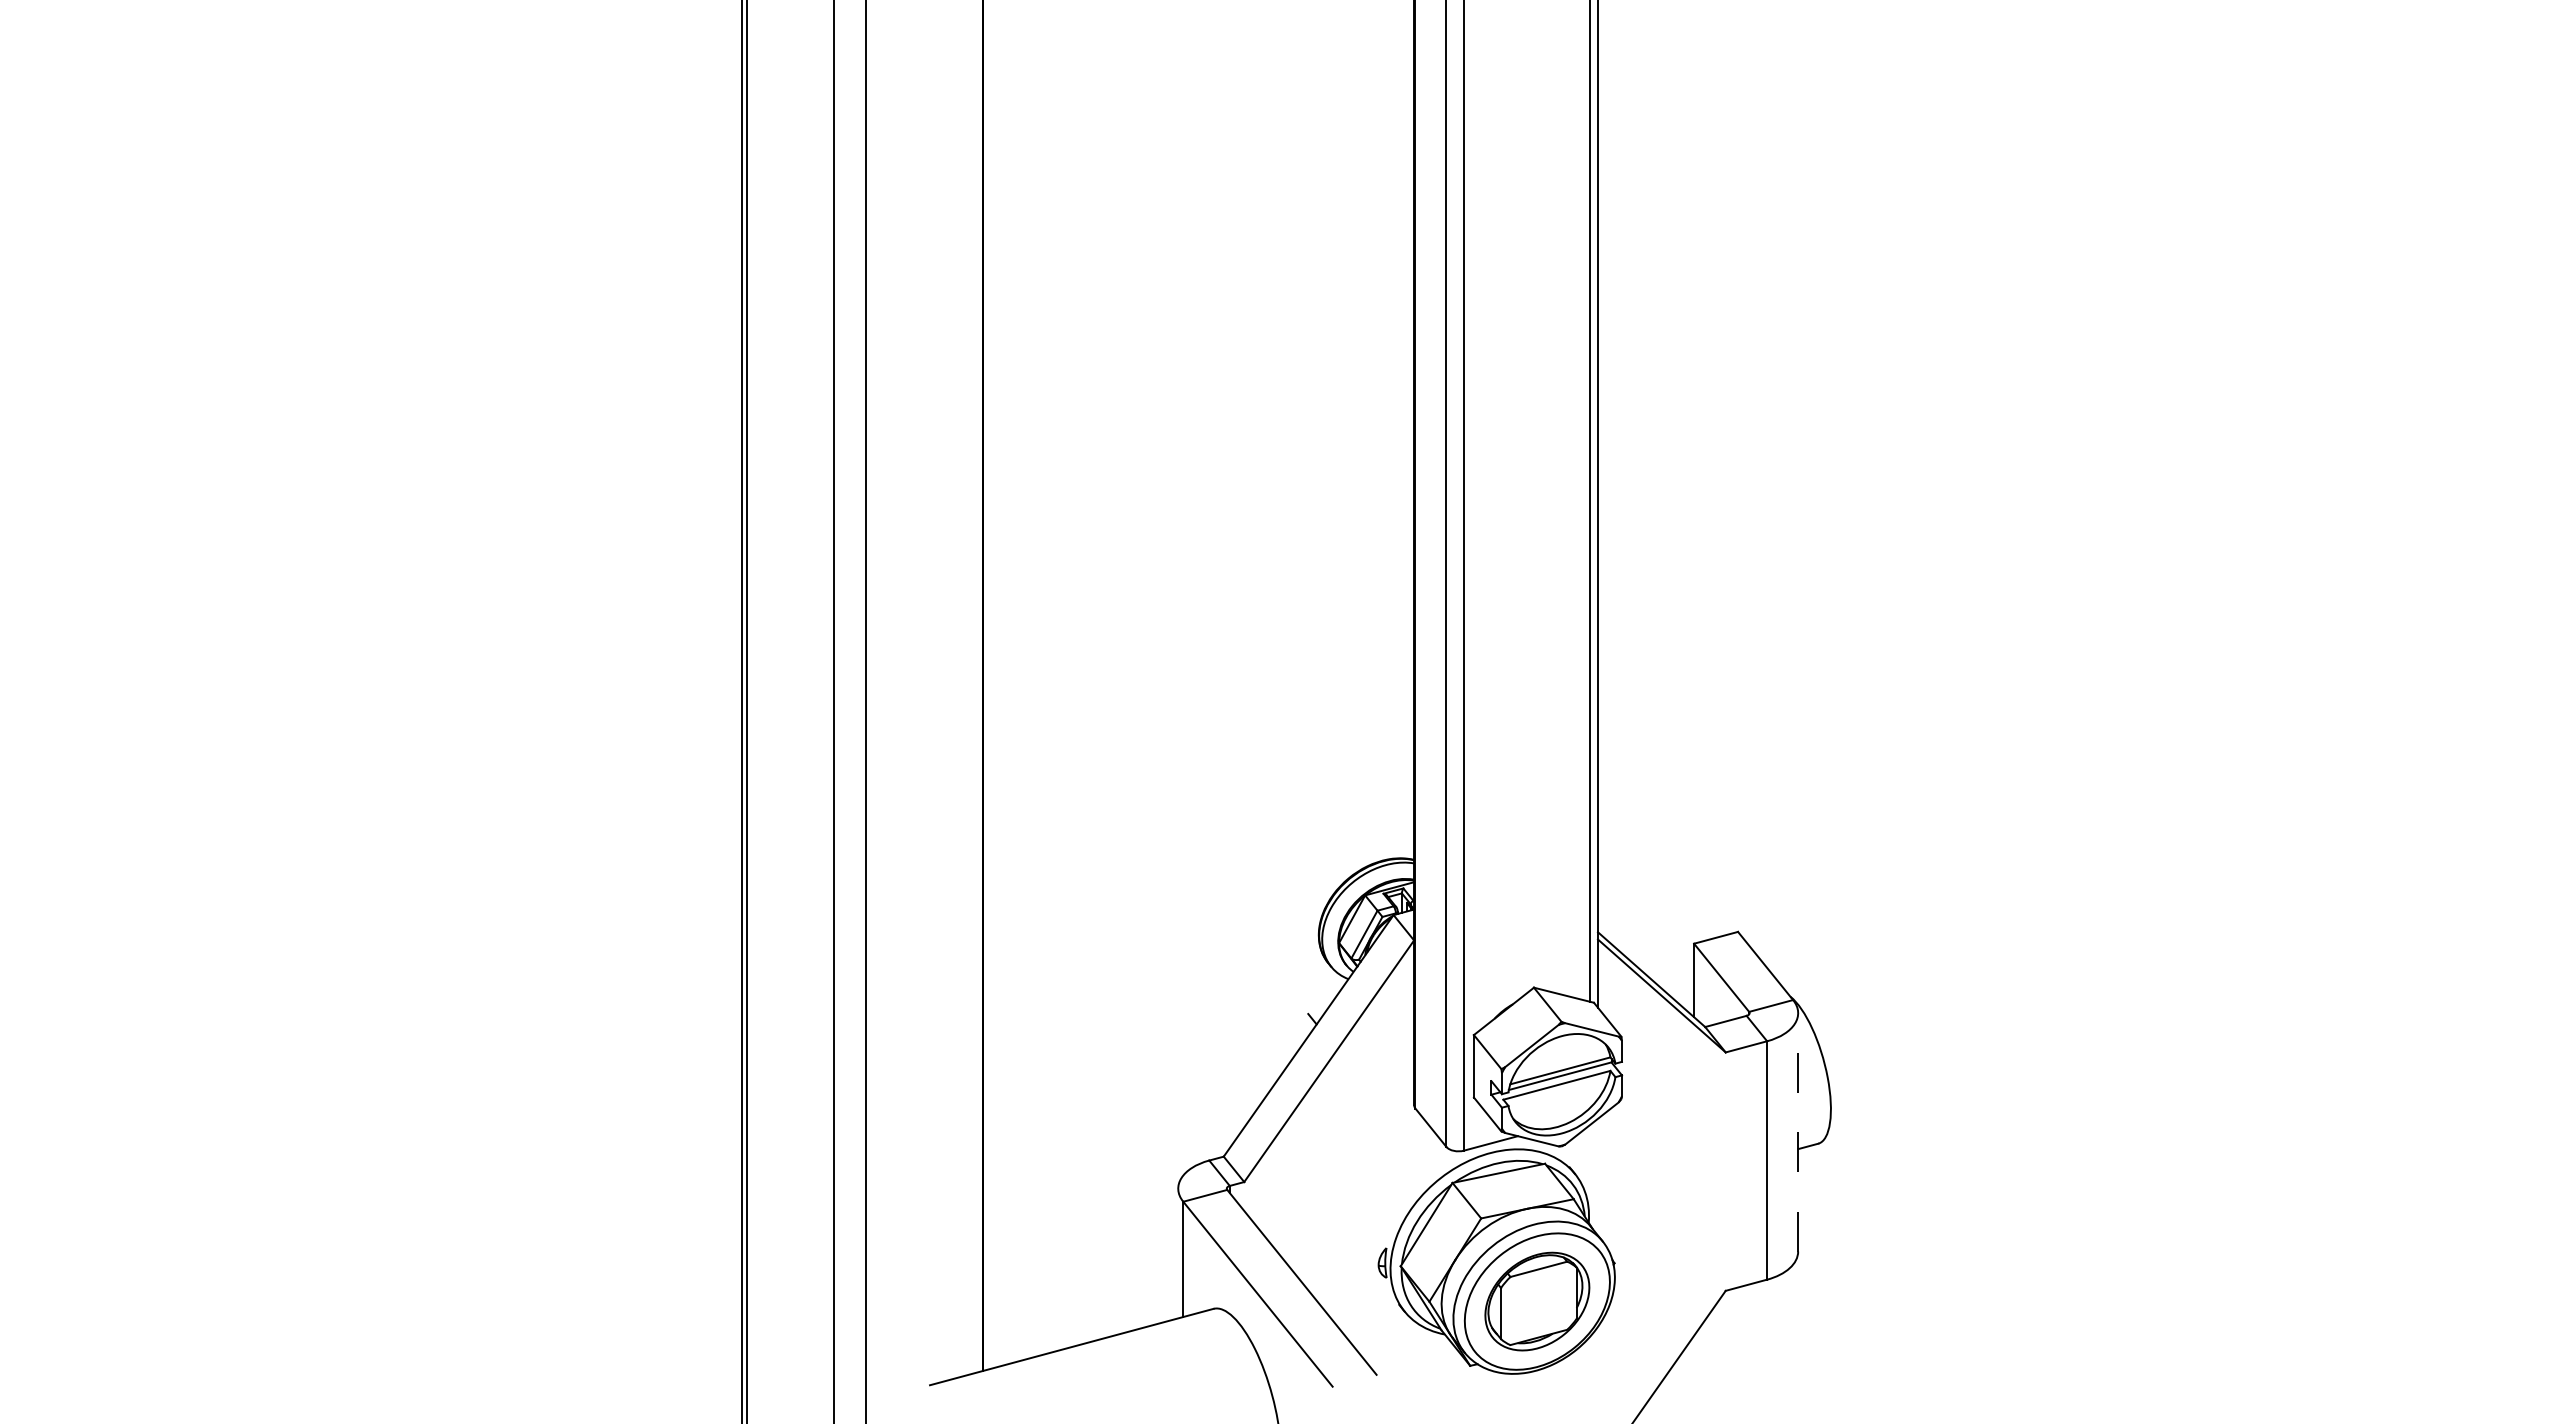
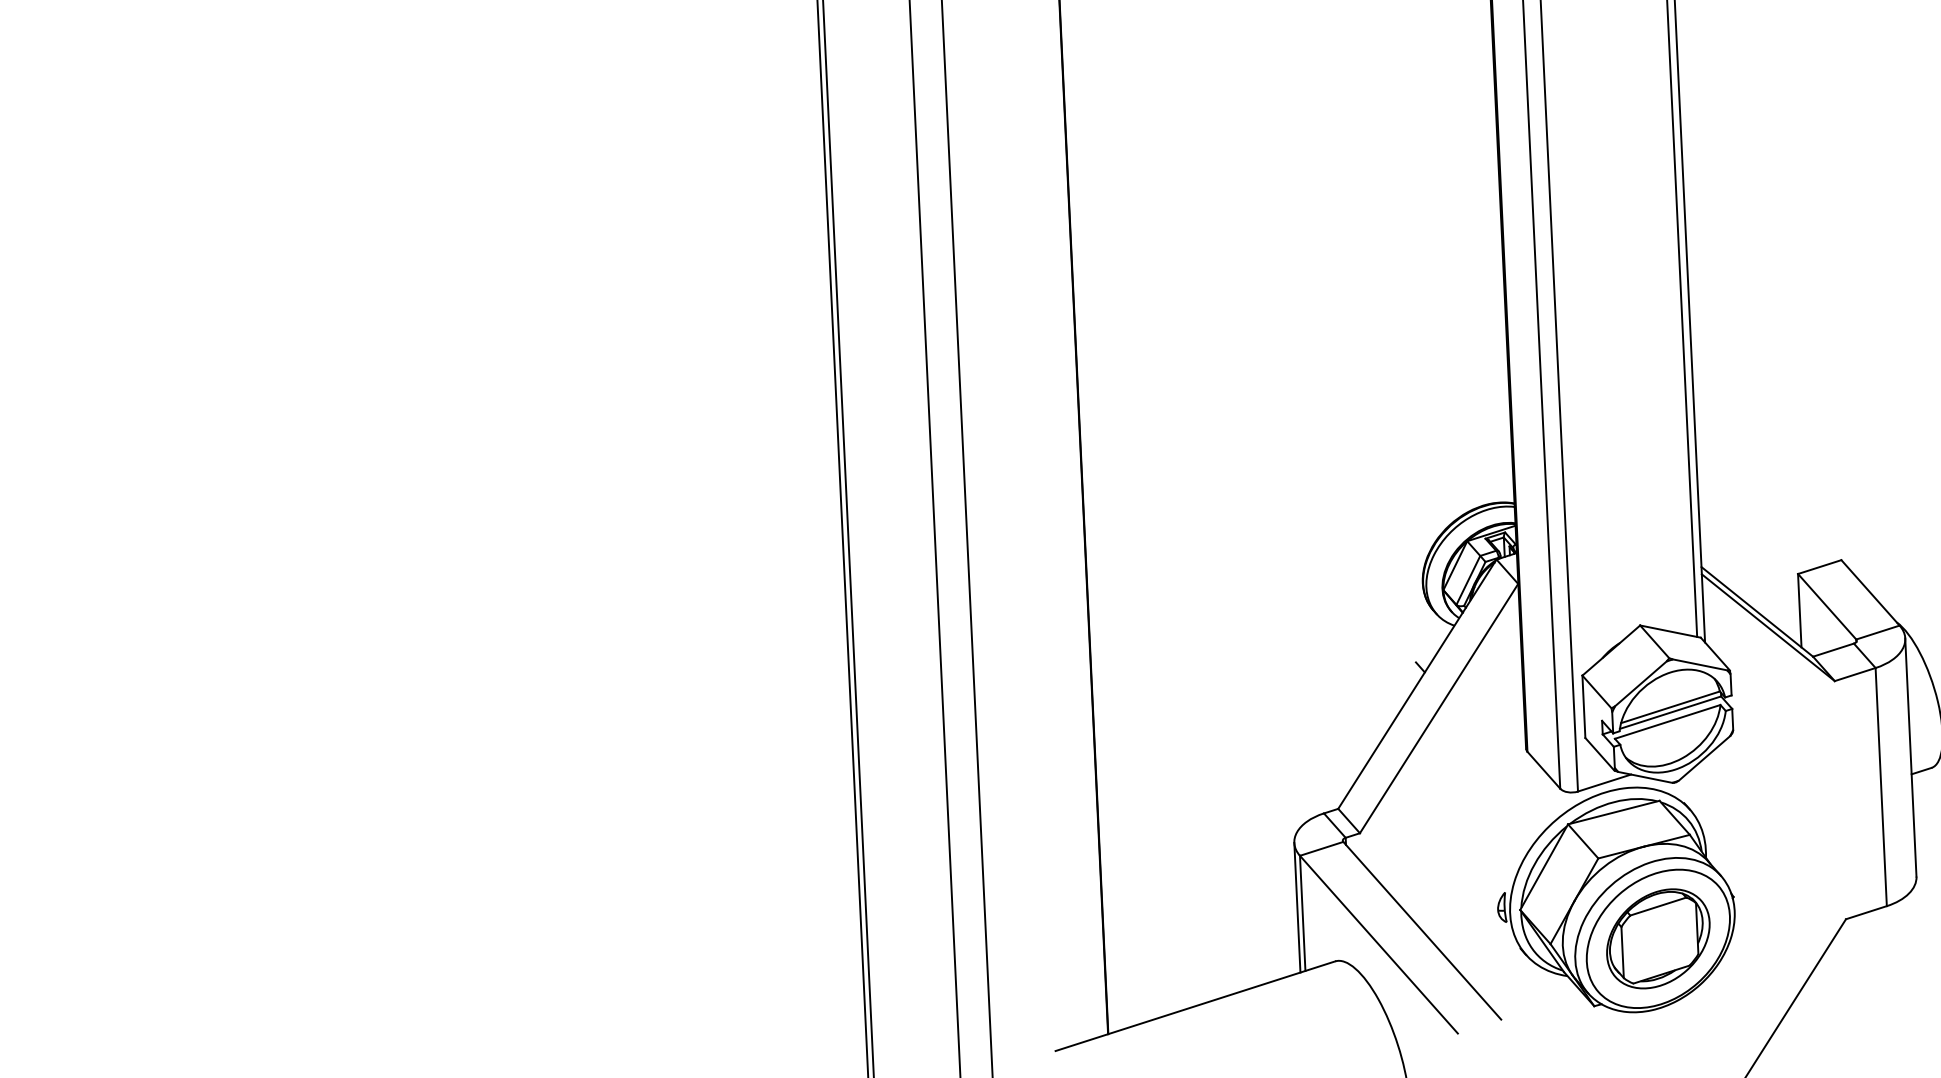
line: (1798, 1131) -> (1911, 756), dashed -> solid
line: (1178, 1253) -> (1297, 907), added

